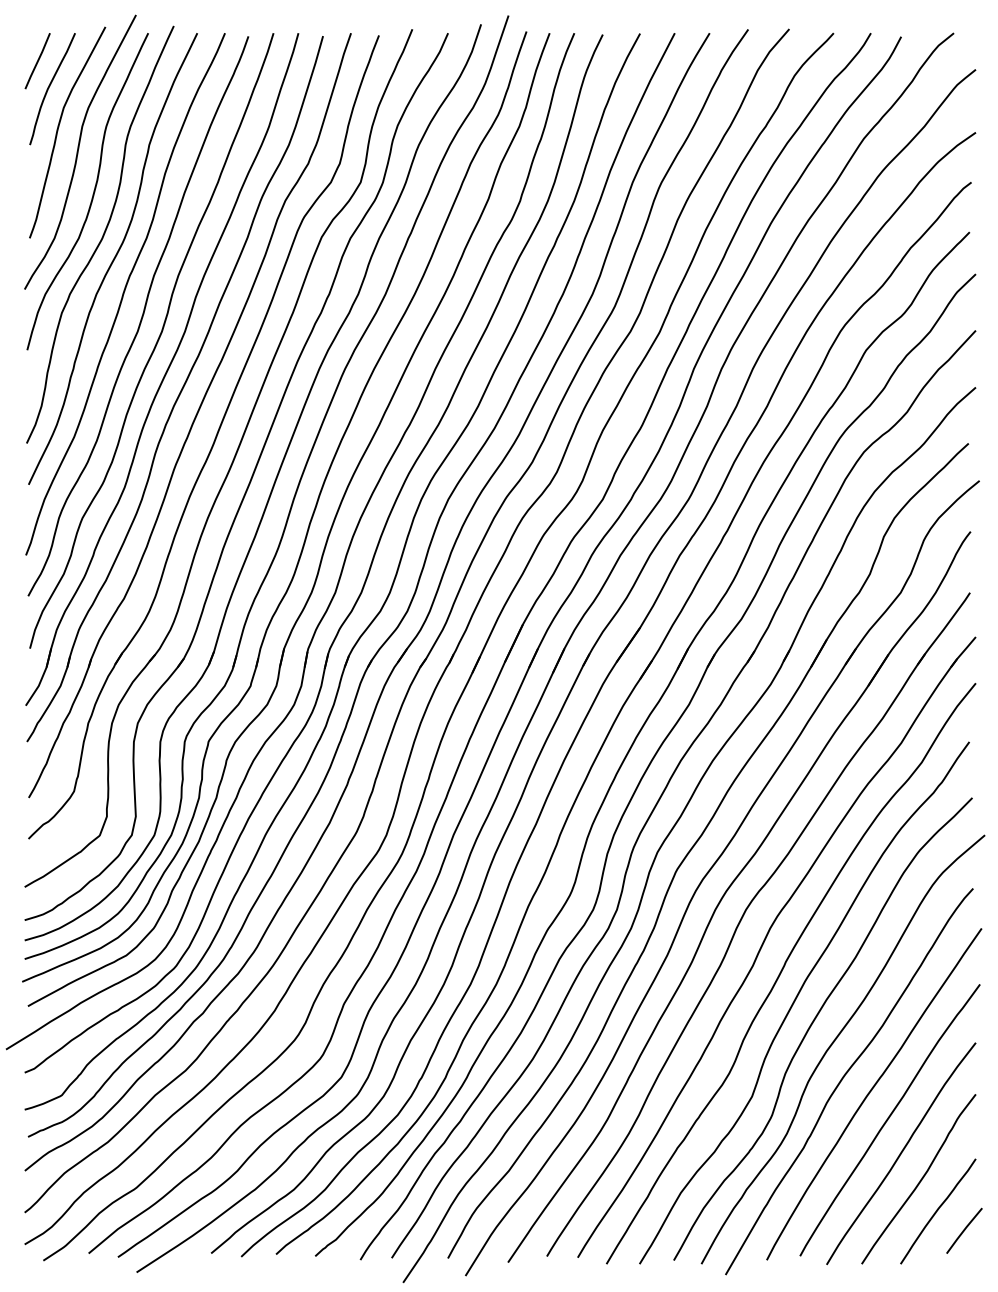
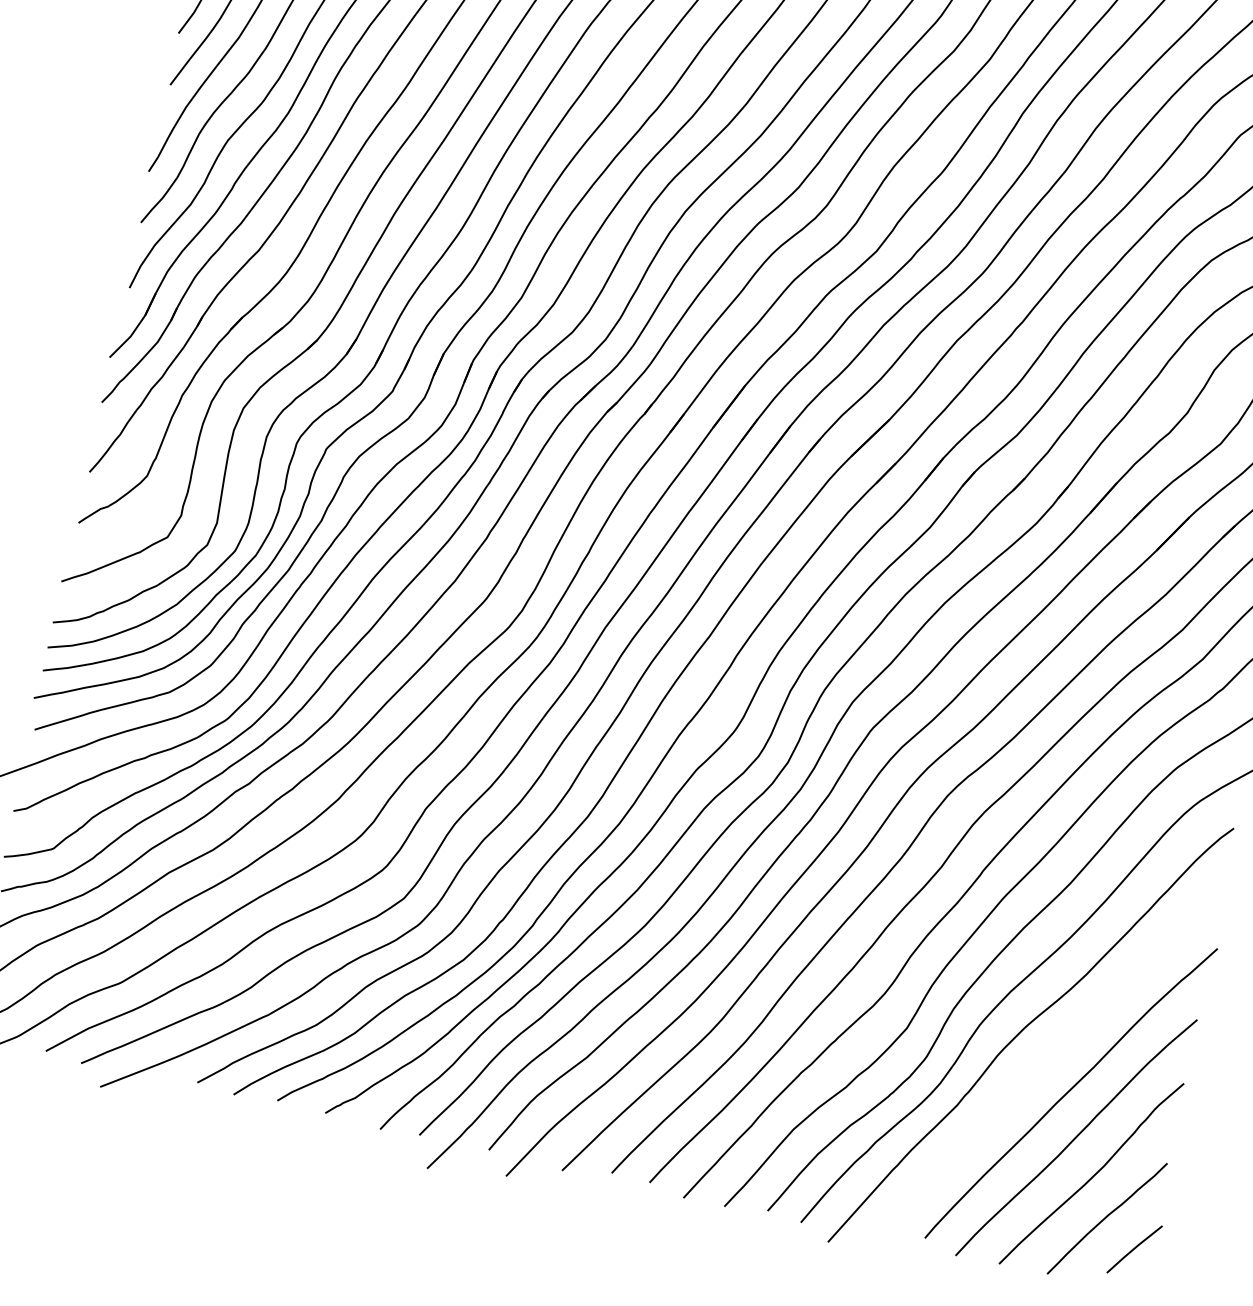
curve: (871, 1091) -> (1055, 1053), removed

